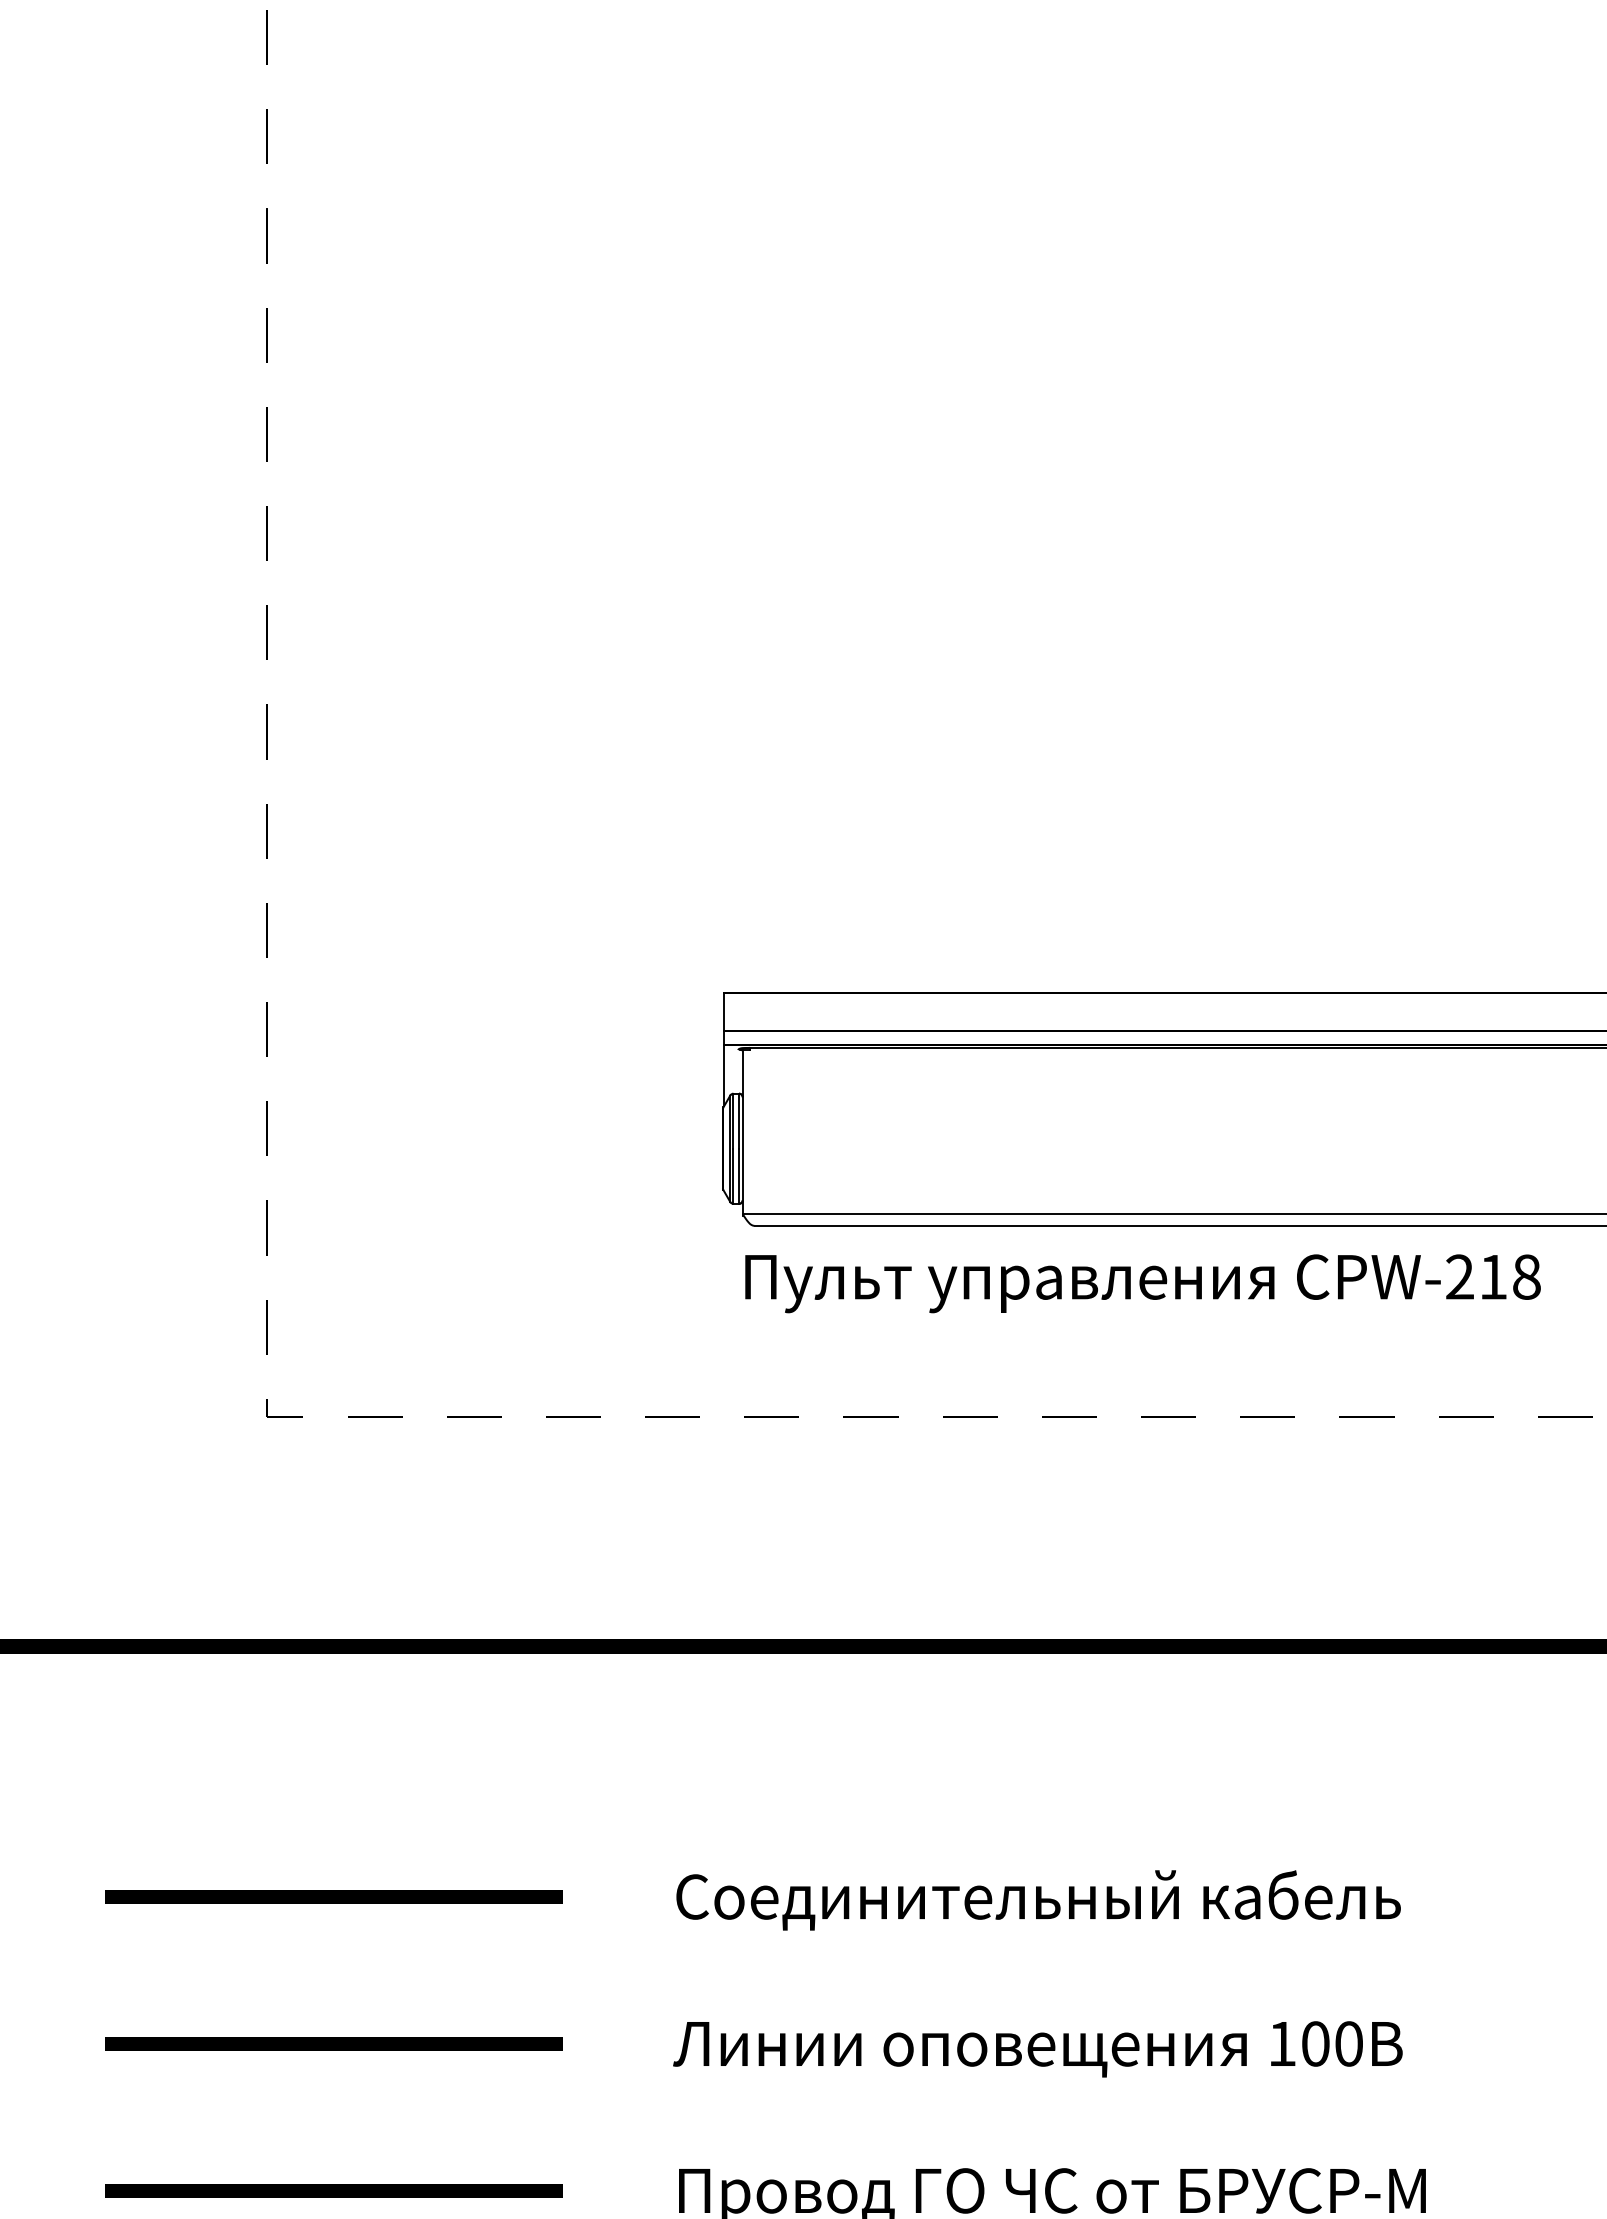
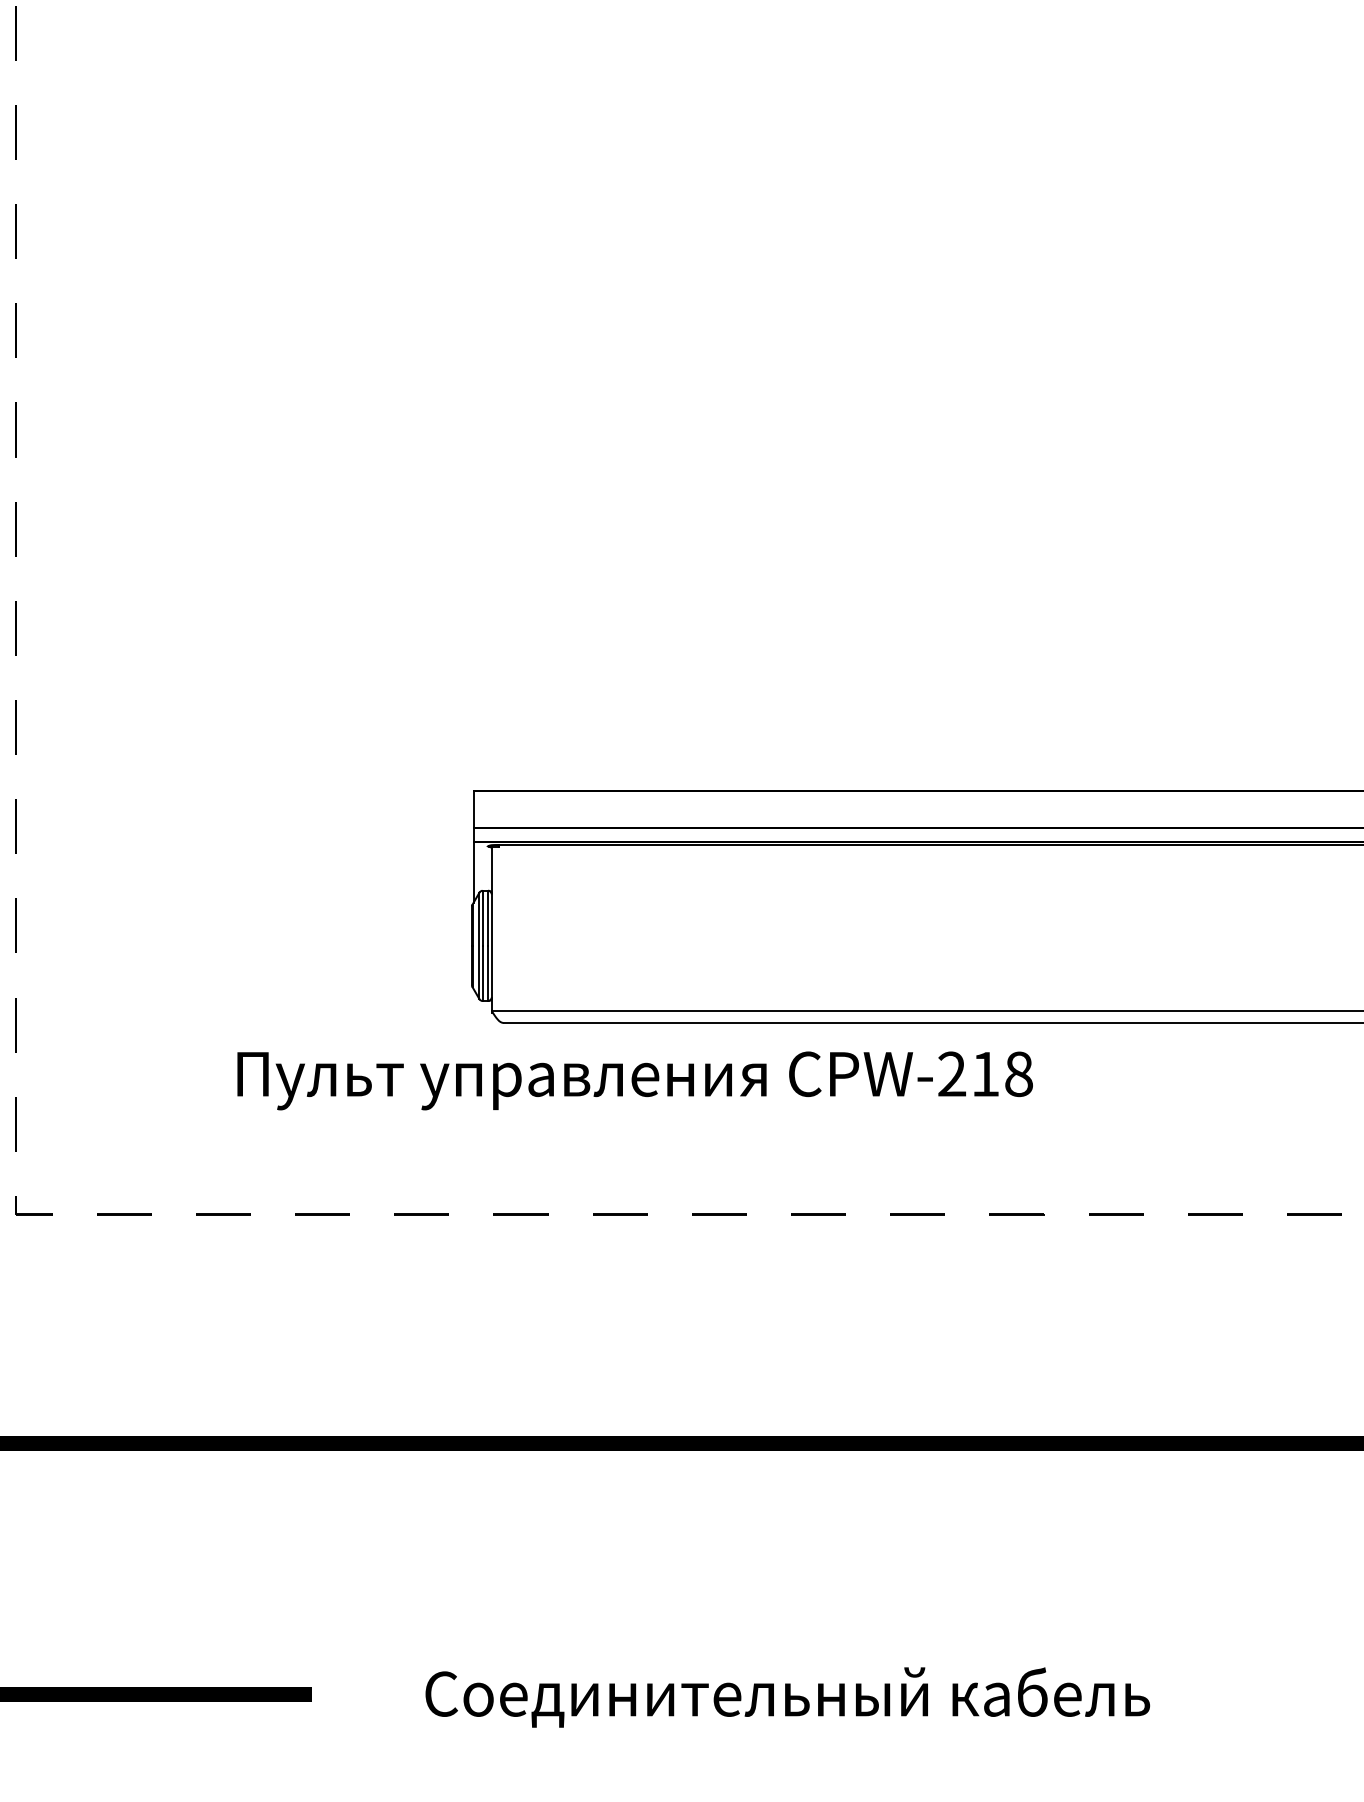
text: (1142, 1283) -> (634, 1080), moved

